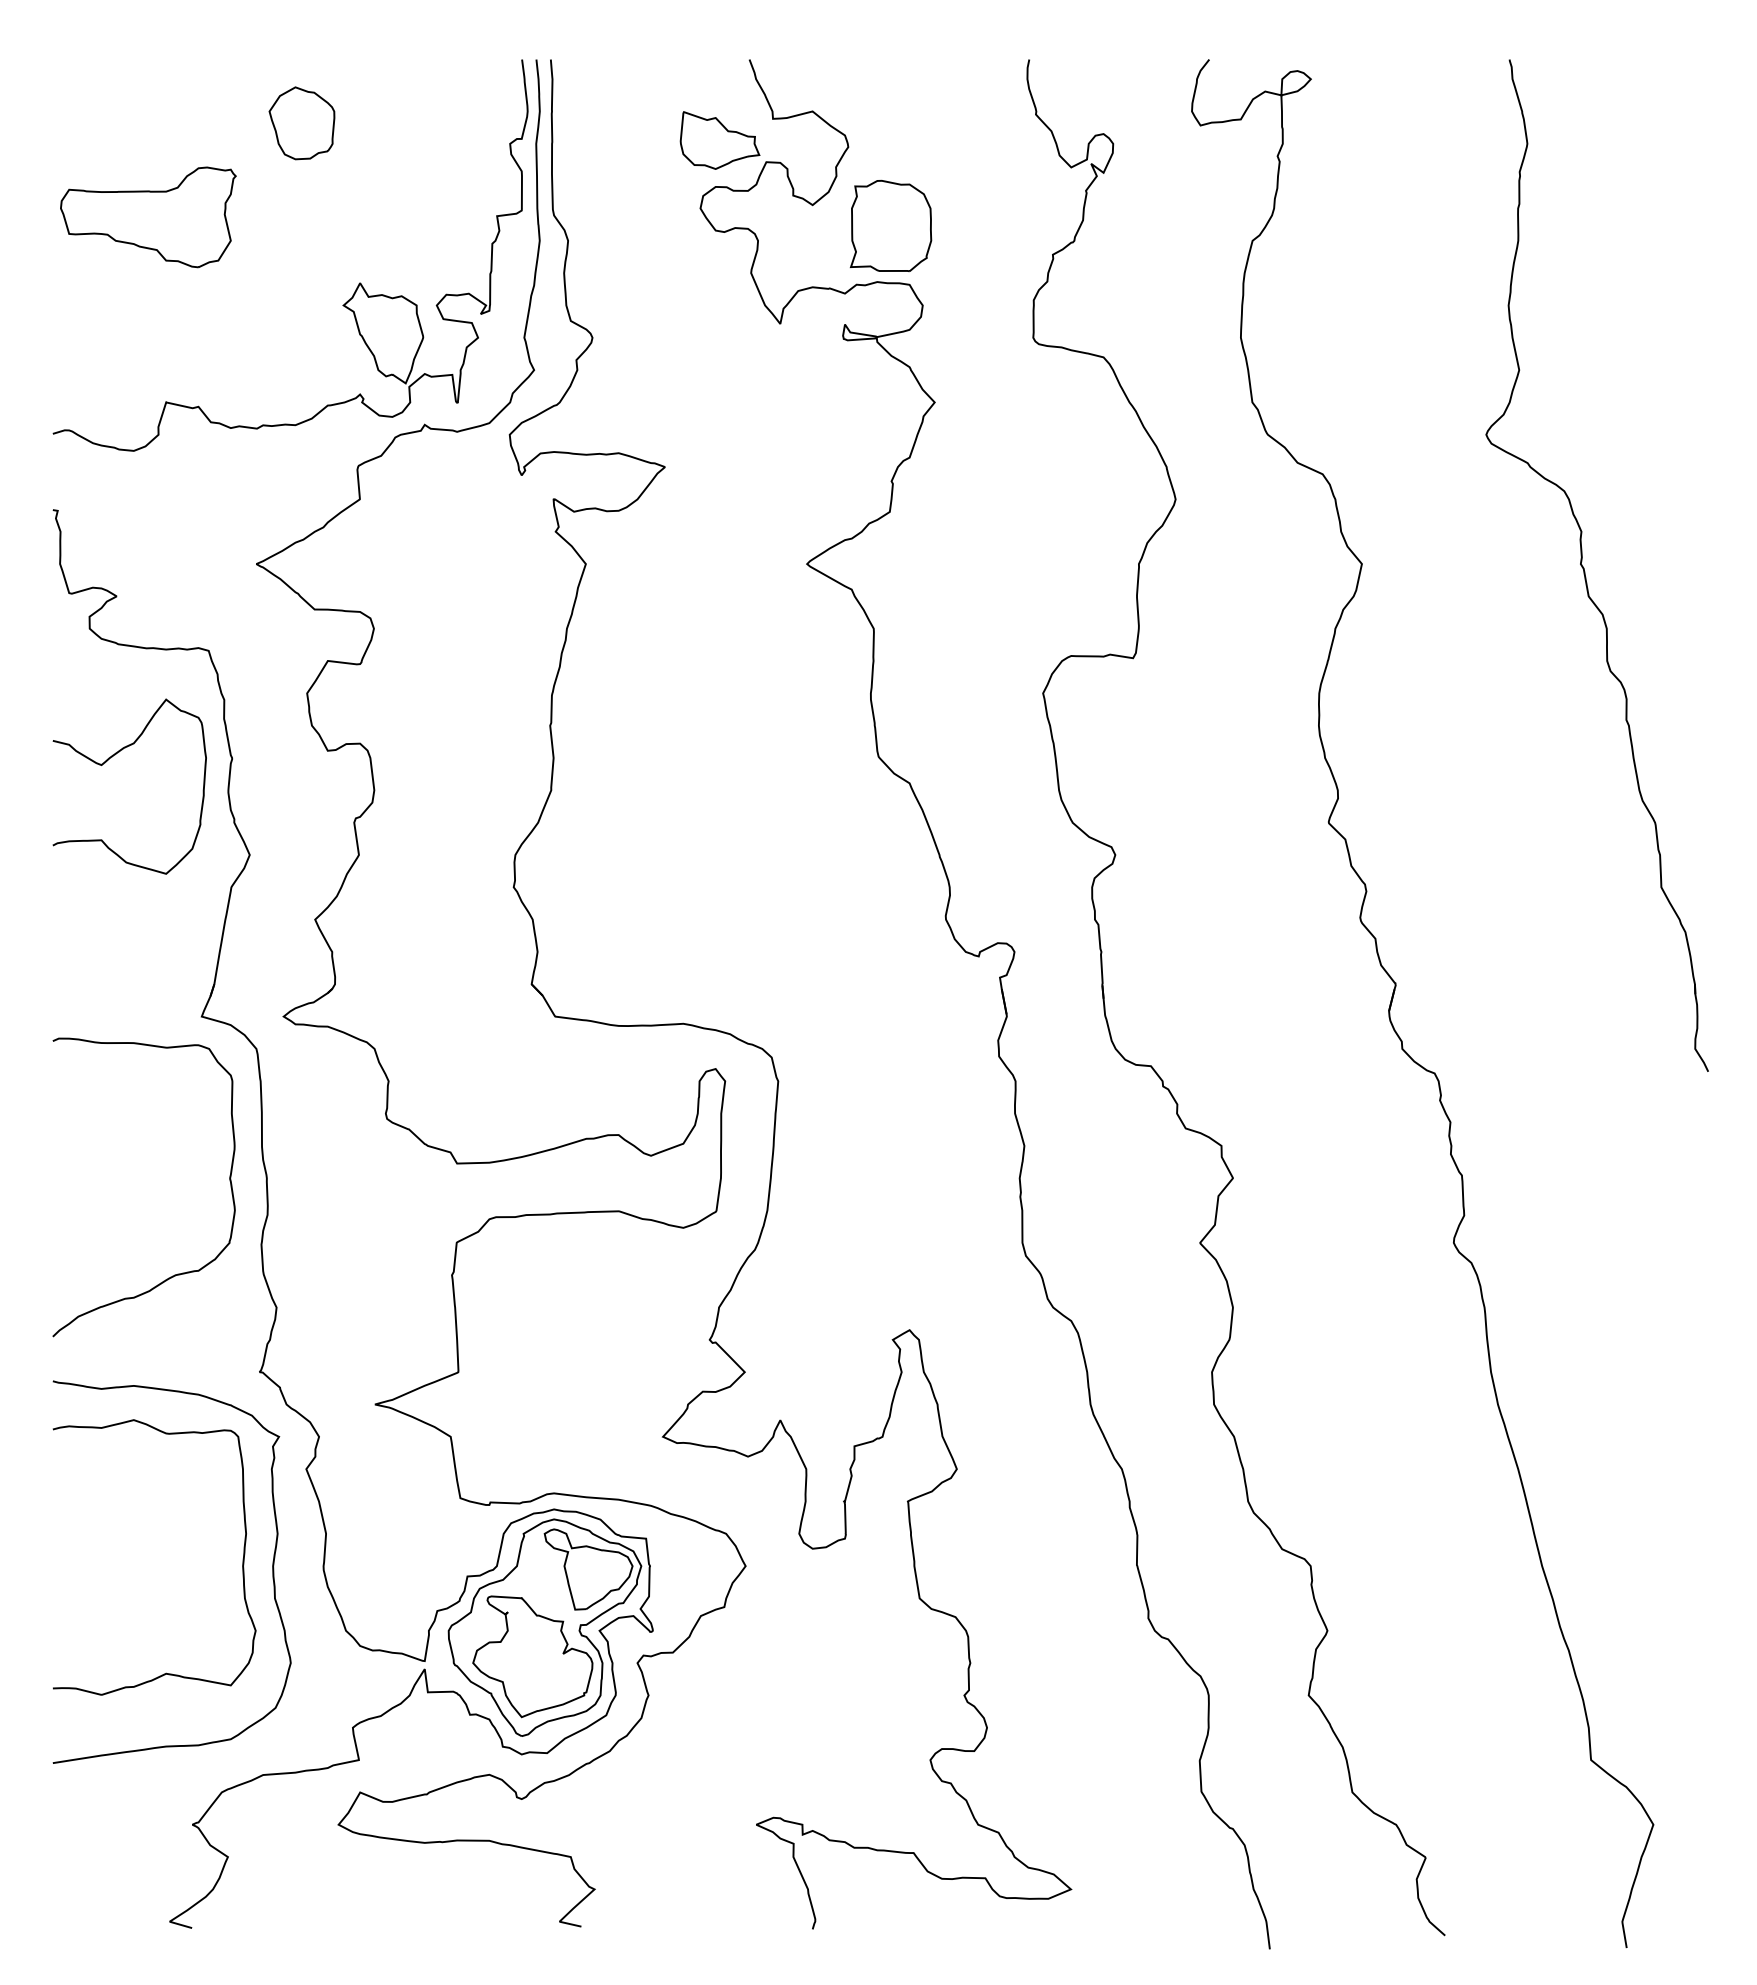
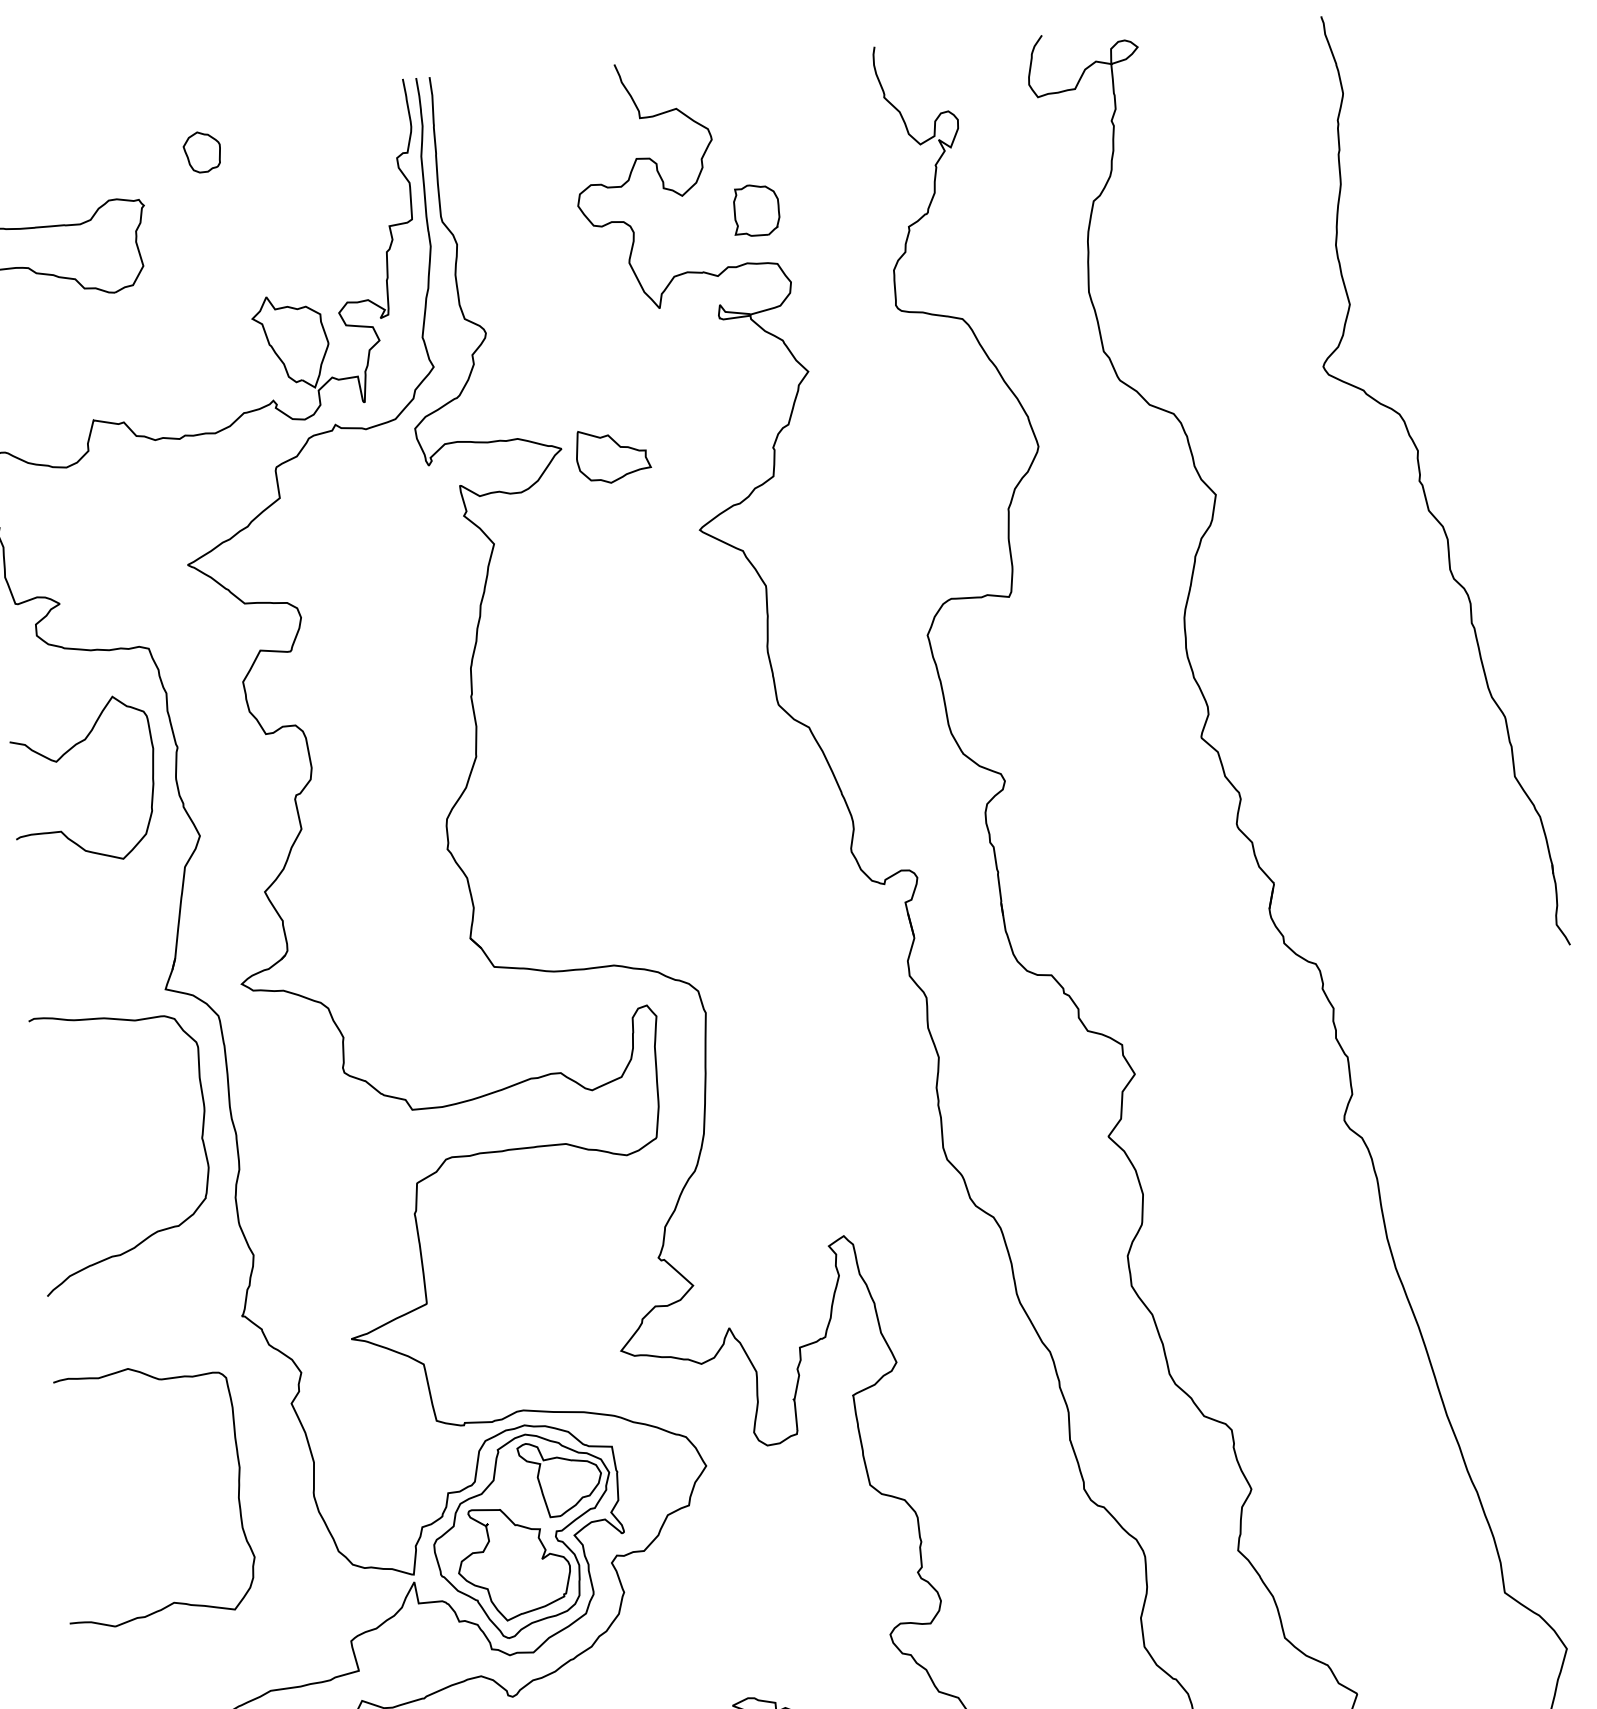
part: (301, 123) -> (201, 152), size x0.6
part: (719, 140) -> (612, 456), moved
part: (890, 225) -> (755, 209), size x0.6
curve: (272, 1571) -> (266, 1500), removed

